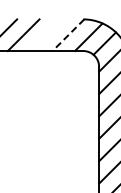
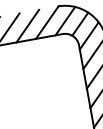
line: (45, 35) -> (27, 26), added
line: (68, 35) -> (47, 22), dashed -> solid

